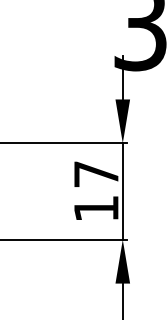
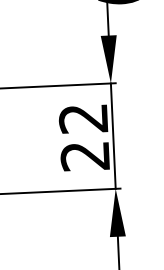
text: (95, 191) -> (83, 137), 17 -> 22

